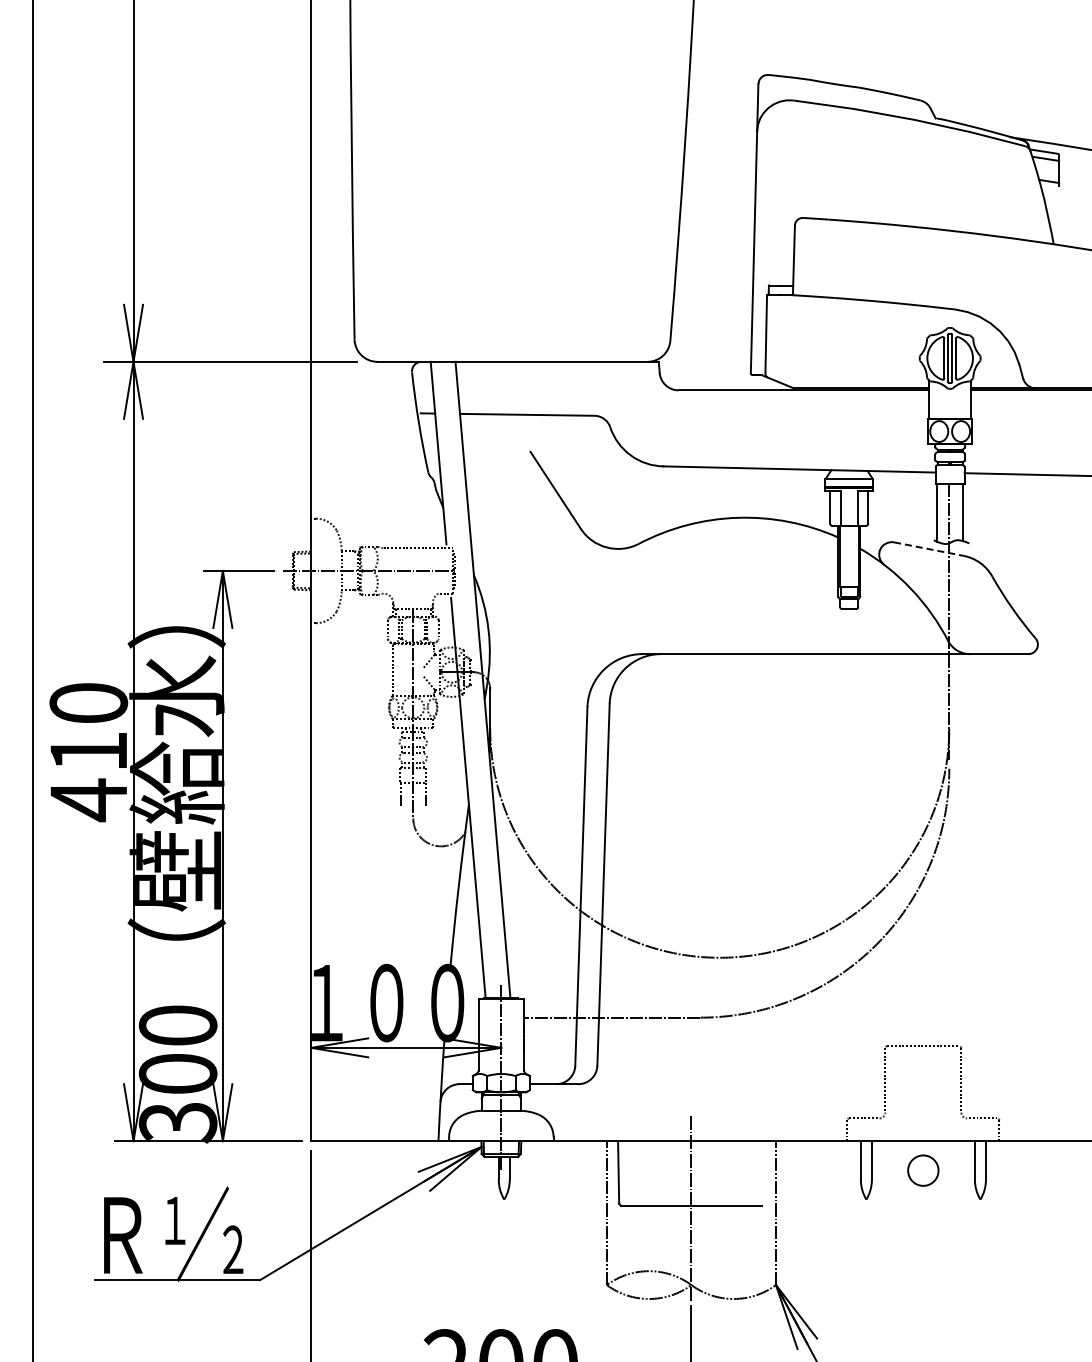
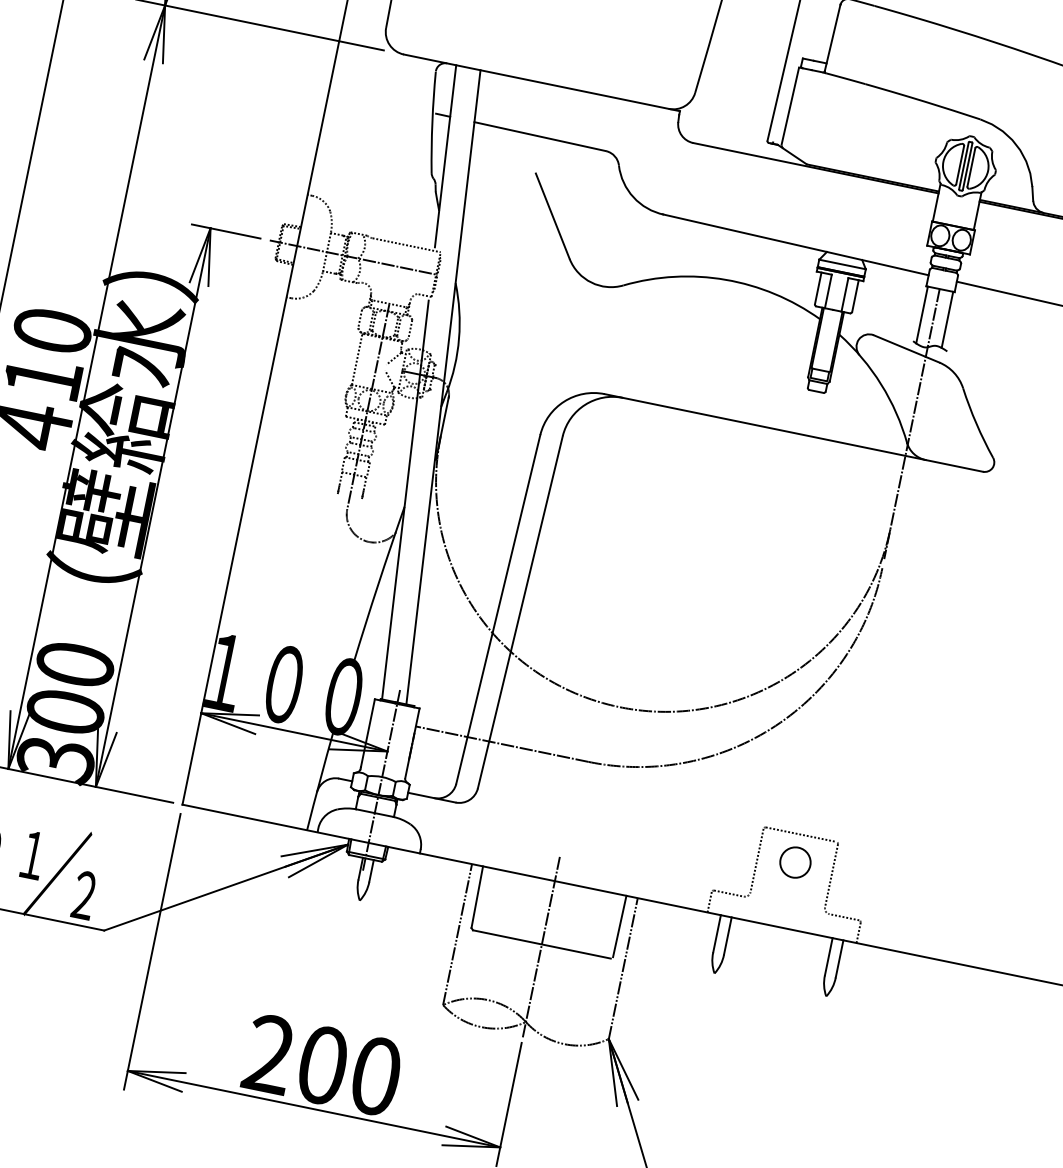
line: (929, 549) -> (907, 349), dashed -> solid
circle: (923, 1170) -> (795, 862), moved
line: (763, 1172) -> (619, 926), added

